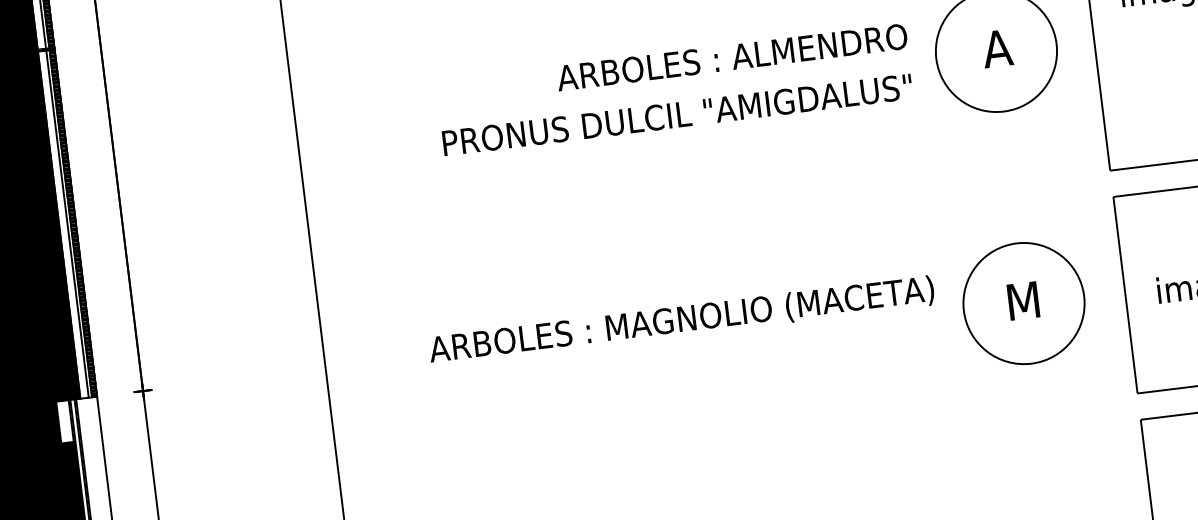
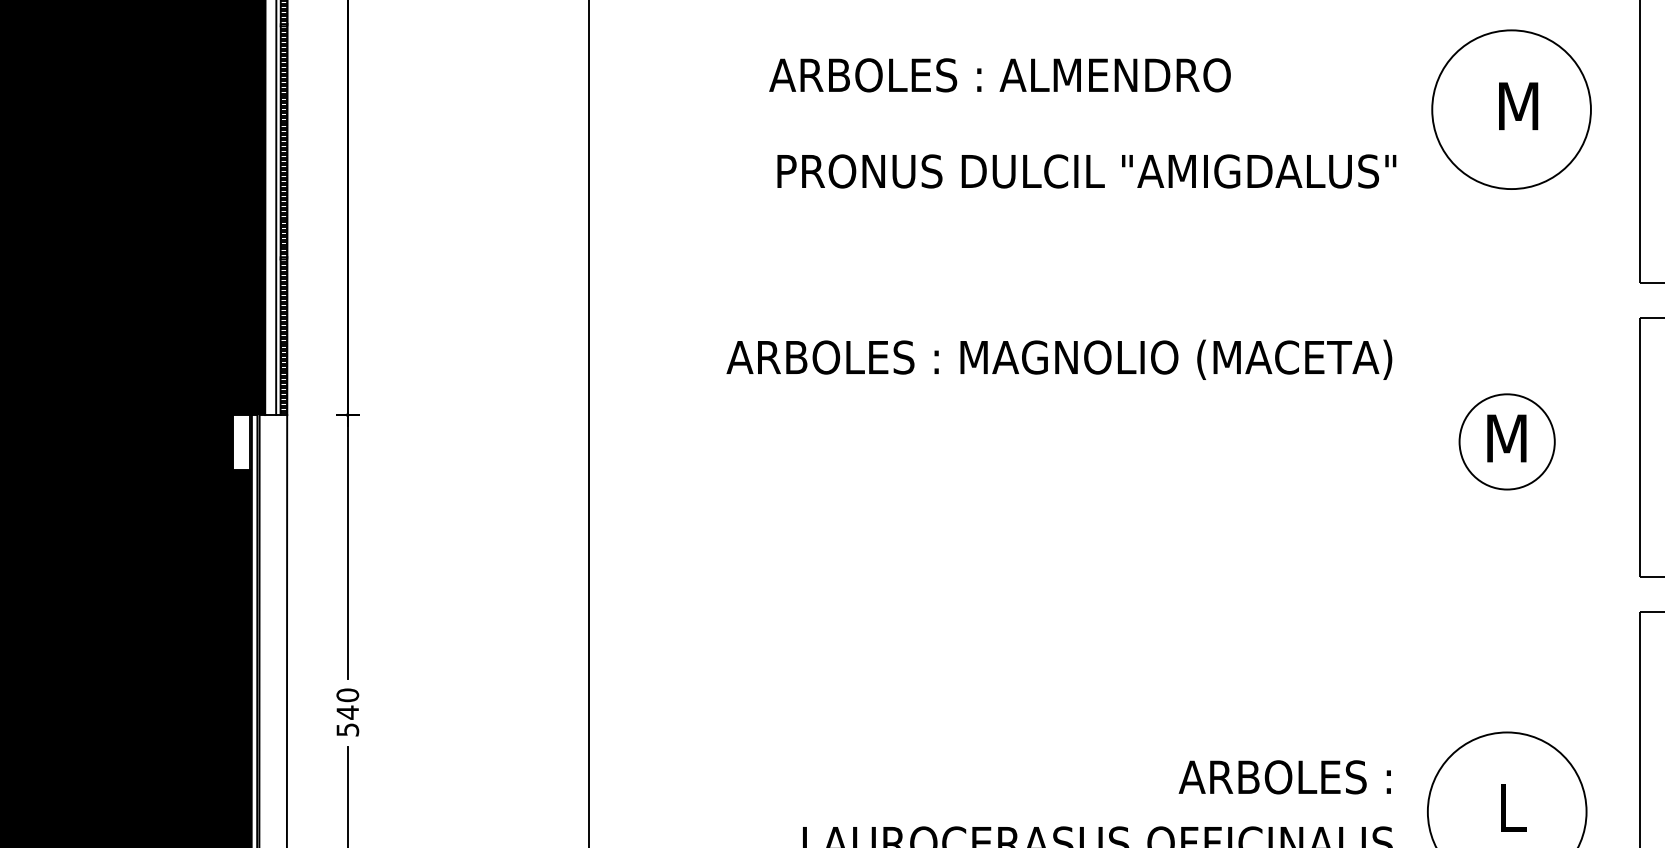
text: (999, 48) -> (1515, 106), A -> M
text: (731, 57) -> (999, 75), moved
text: (677, 115) -> (1086, 171), moved
circle: (1023, 303) -> (1506, 441), size x0.6
text: (681, 320) -> (1059, 359), moved

